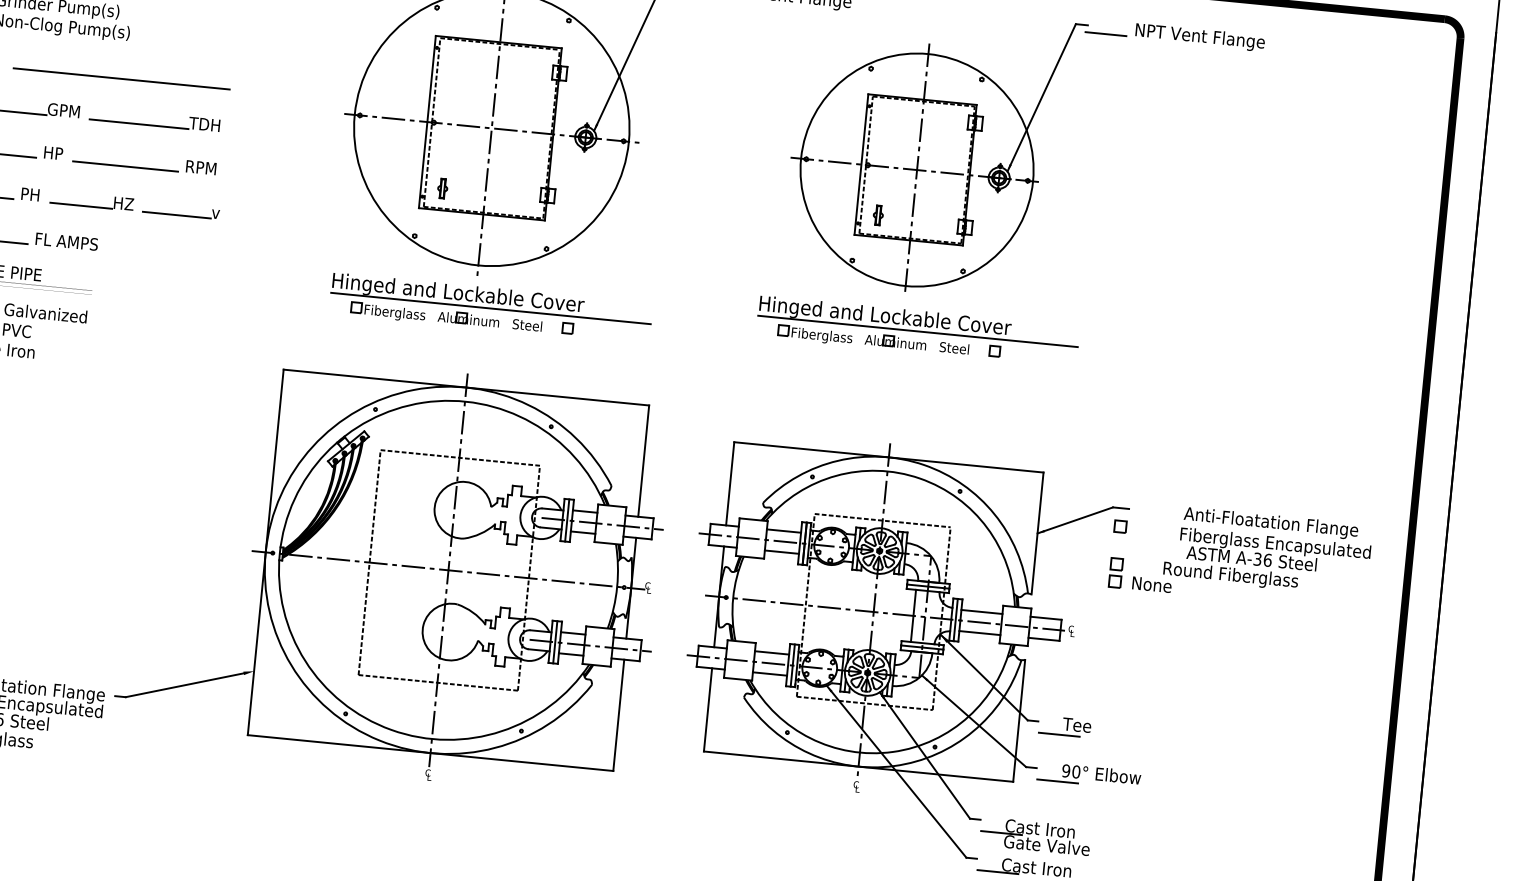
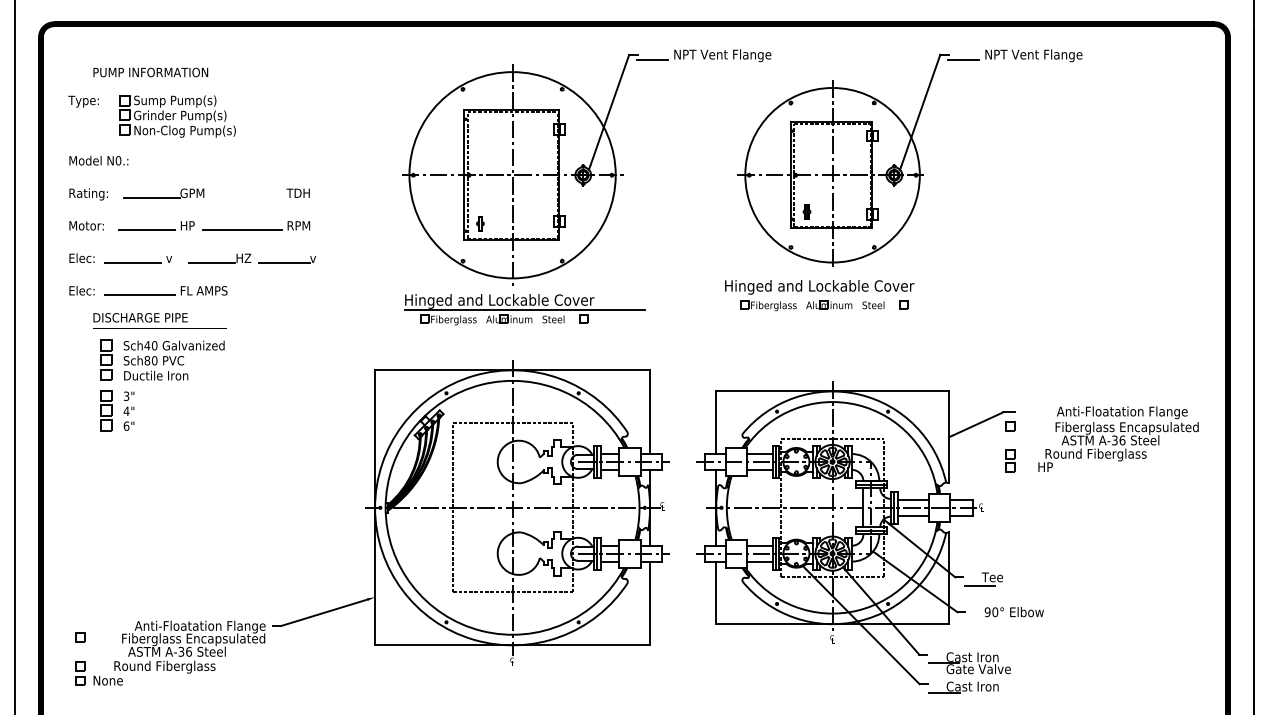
line: (120, 78) -> (232, 165), removed
line: (139, 123) -> (249, 197), removed
text: (30, 193) -> (173, 257), PH -> v
line: (917, 331) -> (844, 295), removed
text: (1151, 585) -> (1037, 467), None -> HP
line: (1056, 781) -> (981, 620), removed

